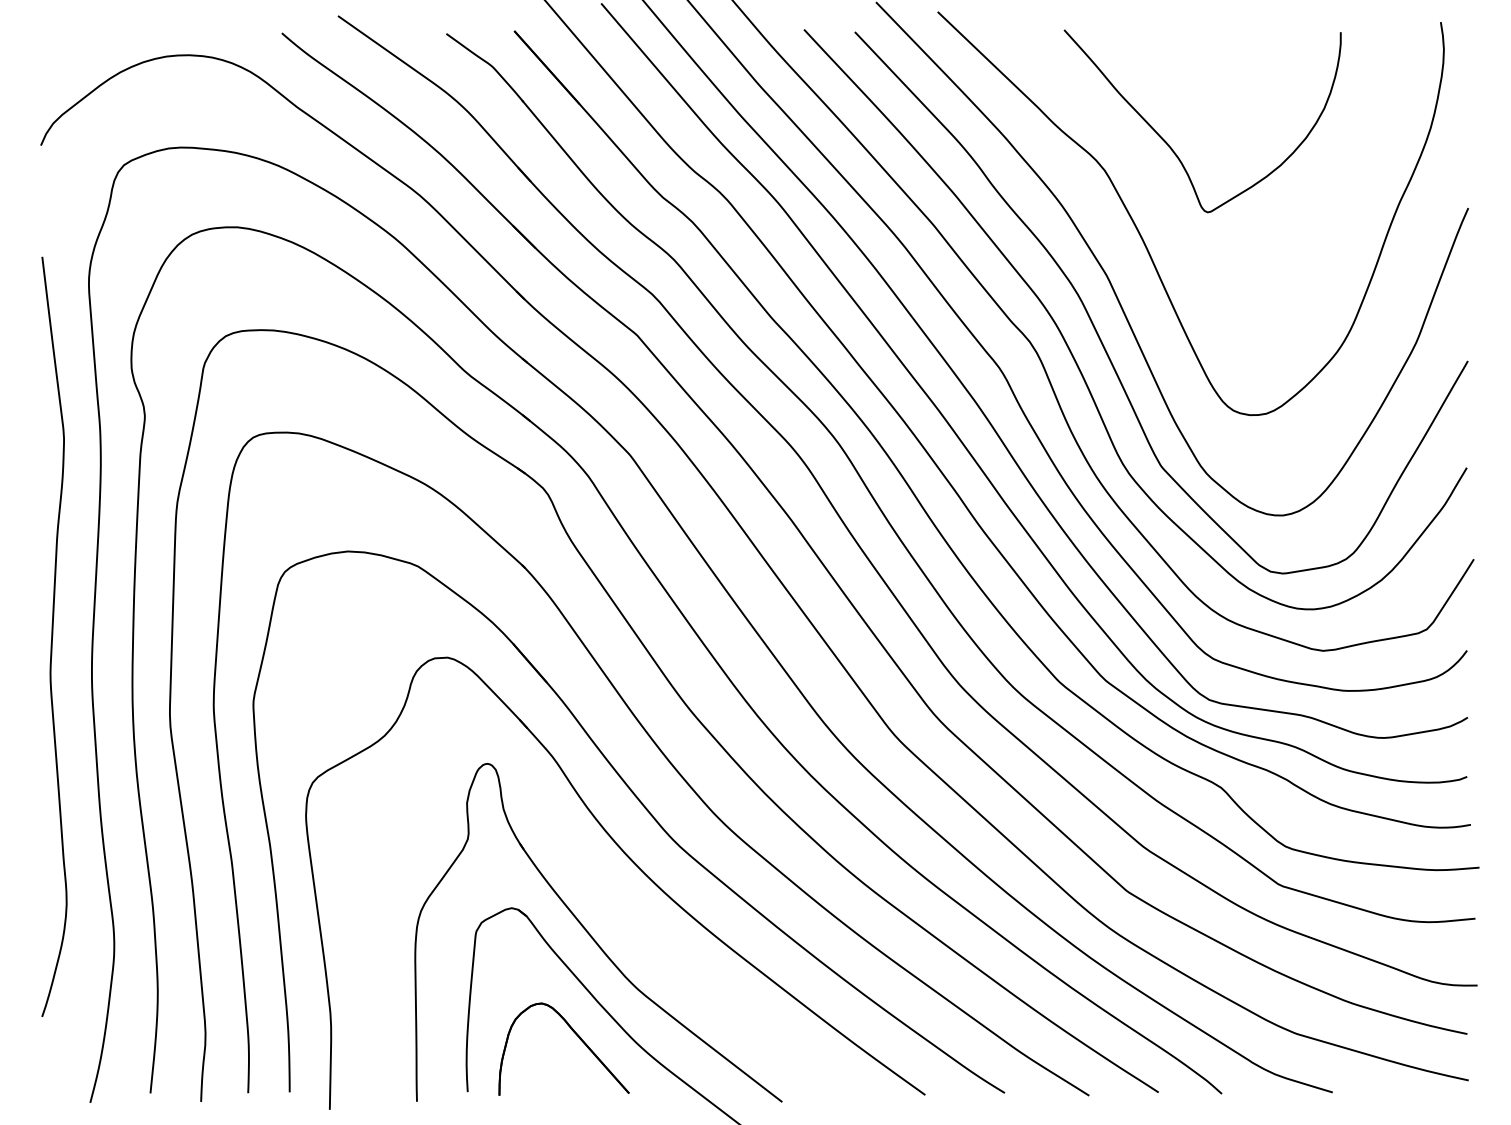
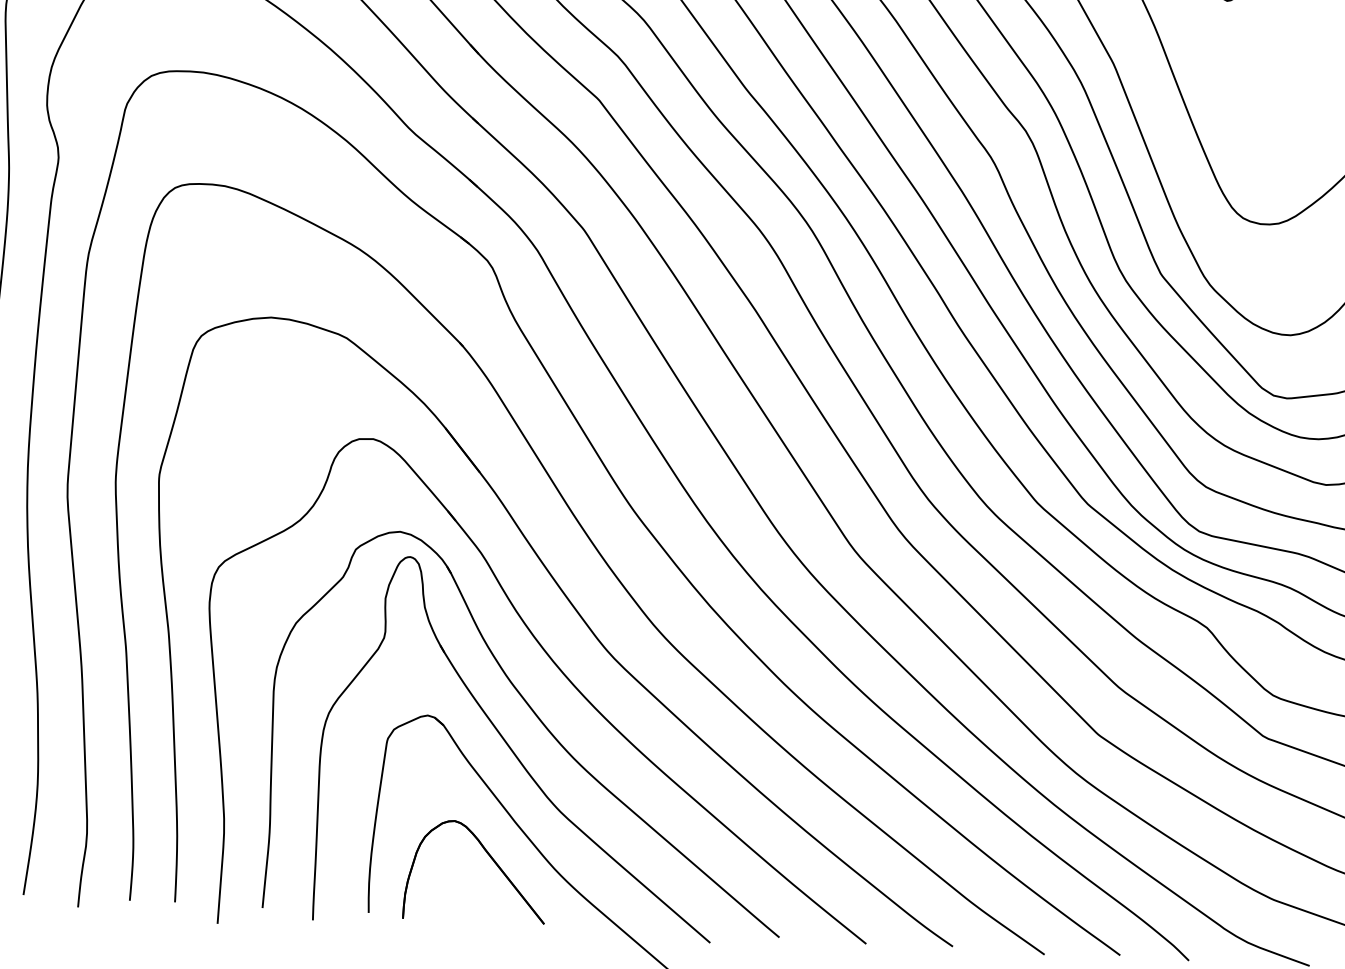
part: (615, 908) -> (540, 722), added

